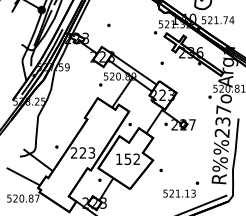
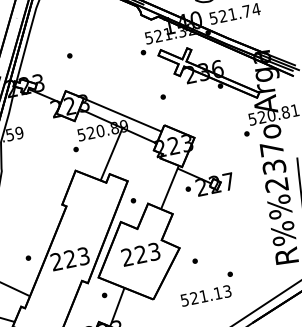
text: (127, 159) -> (140, 255), 152 -> 223
text: (181, 189) -> (207, 288), moved

